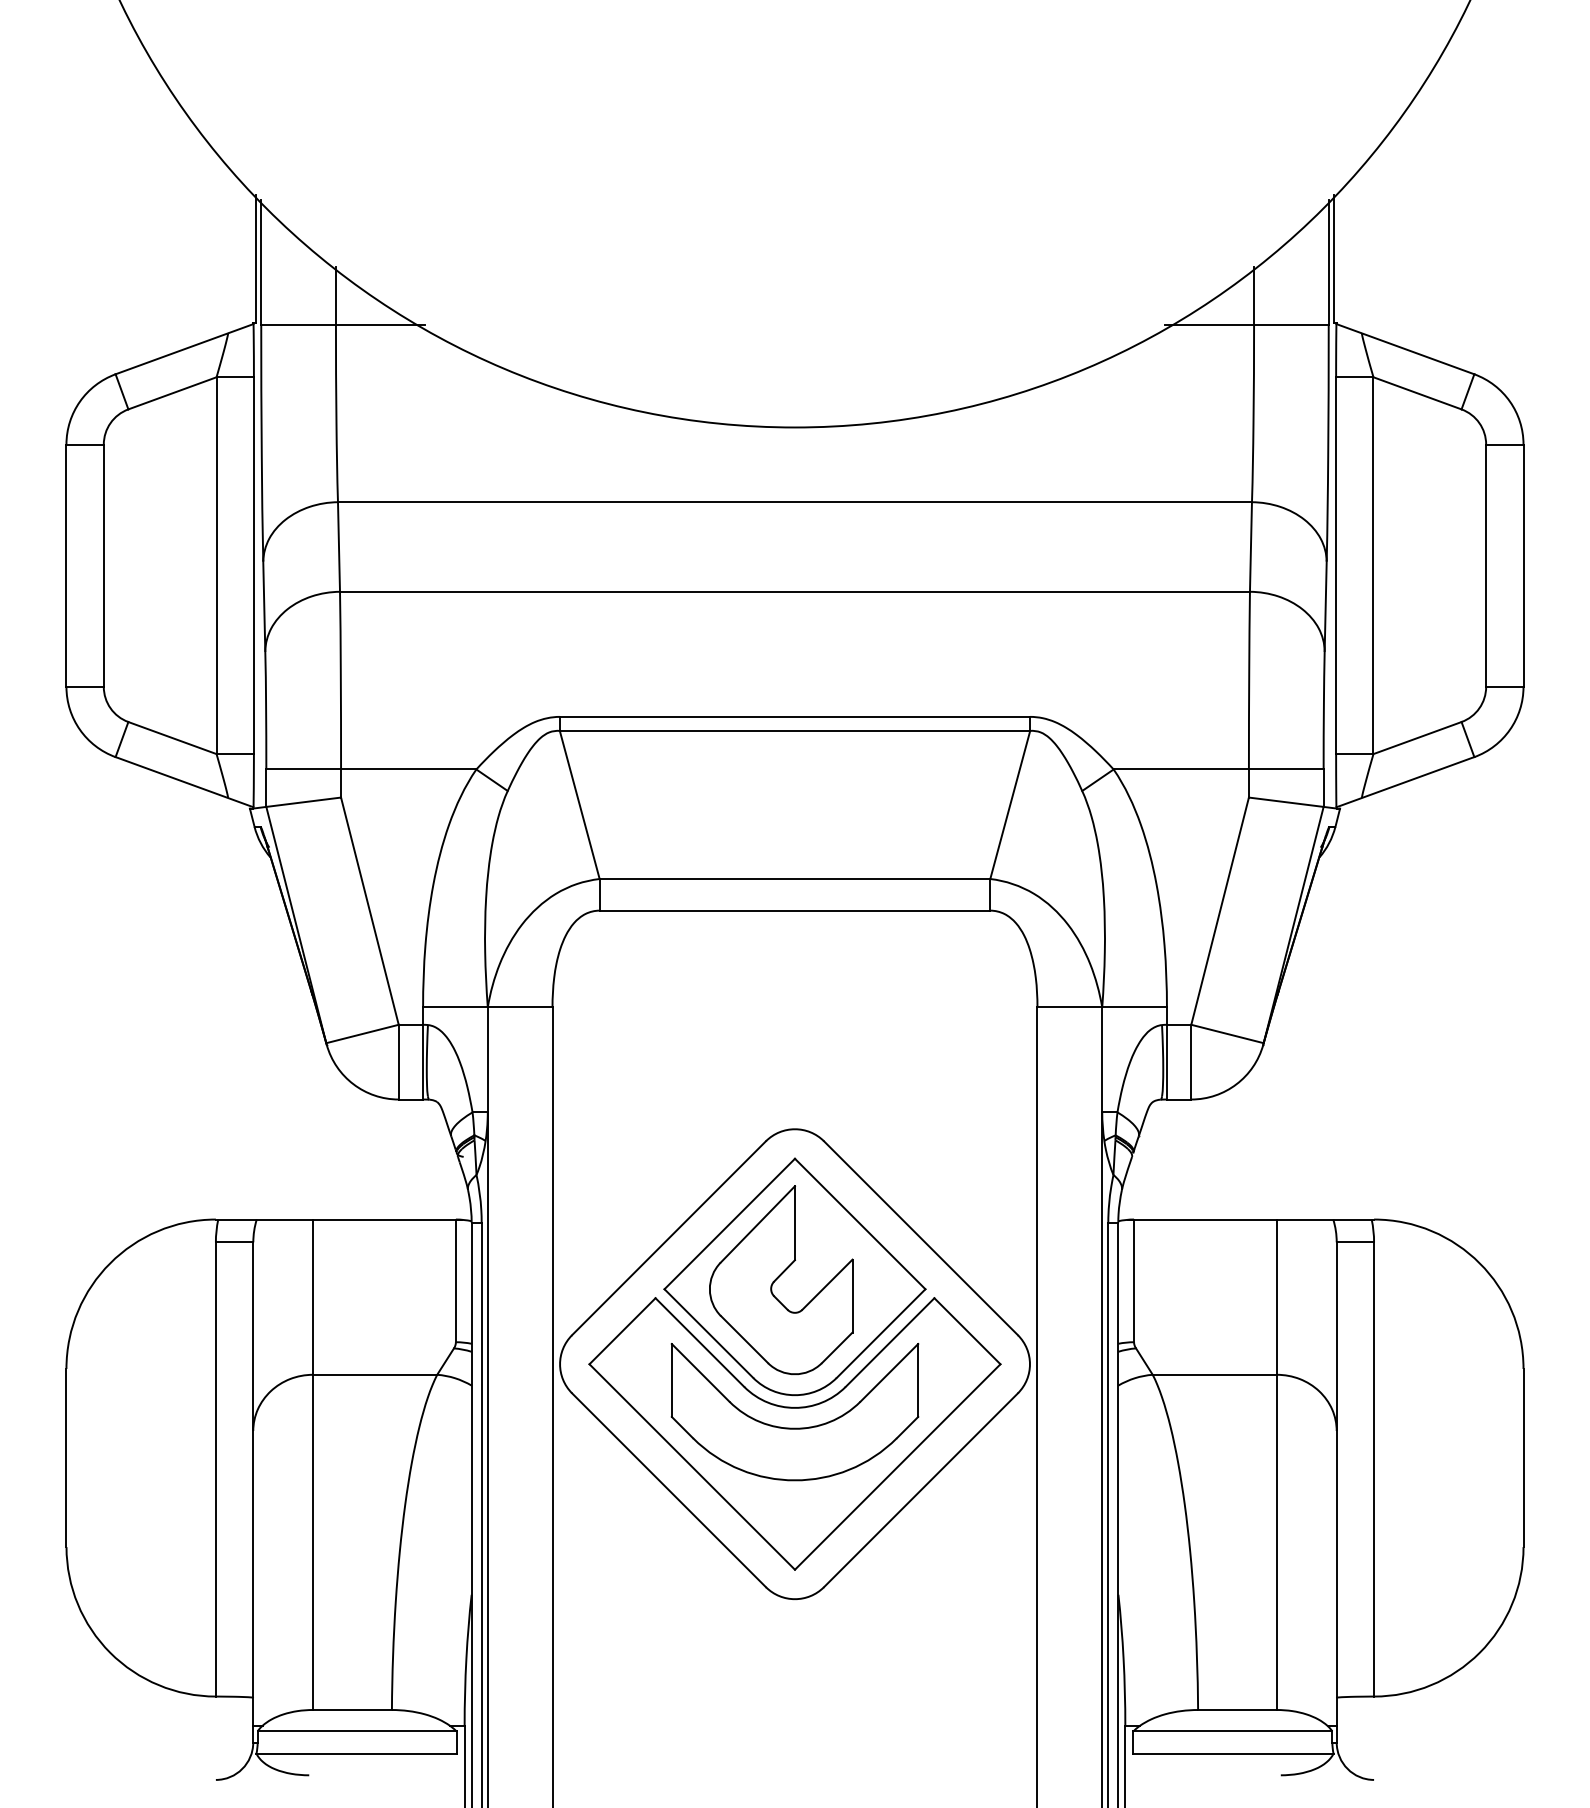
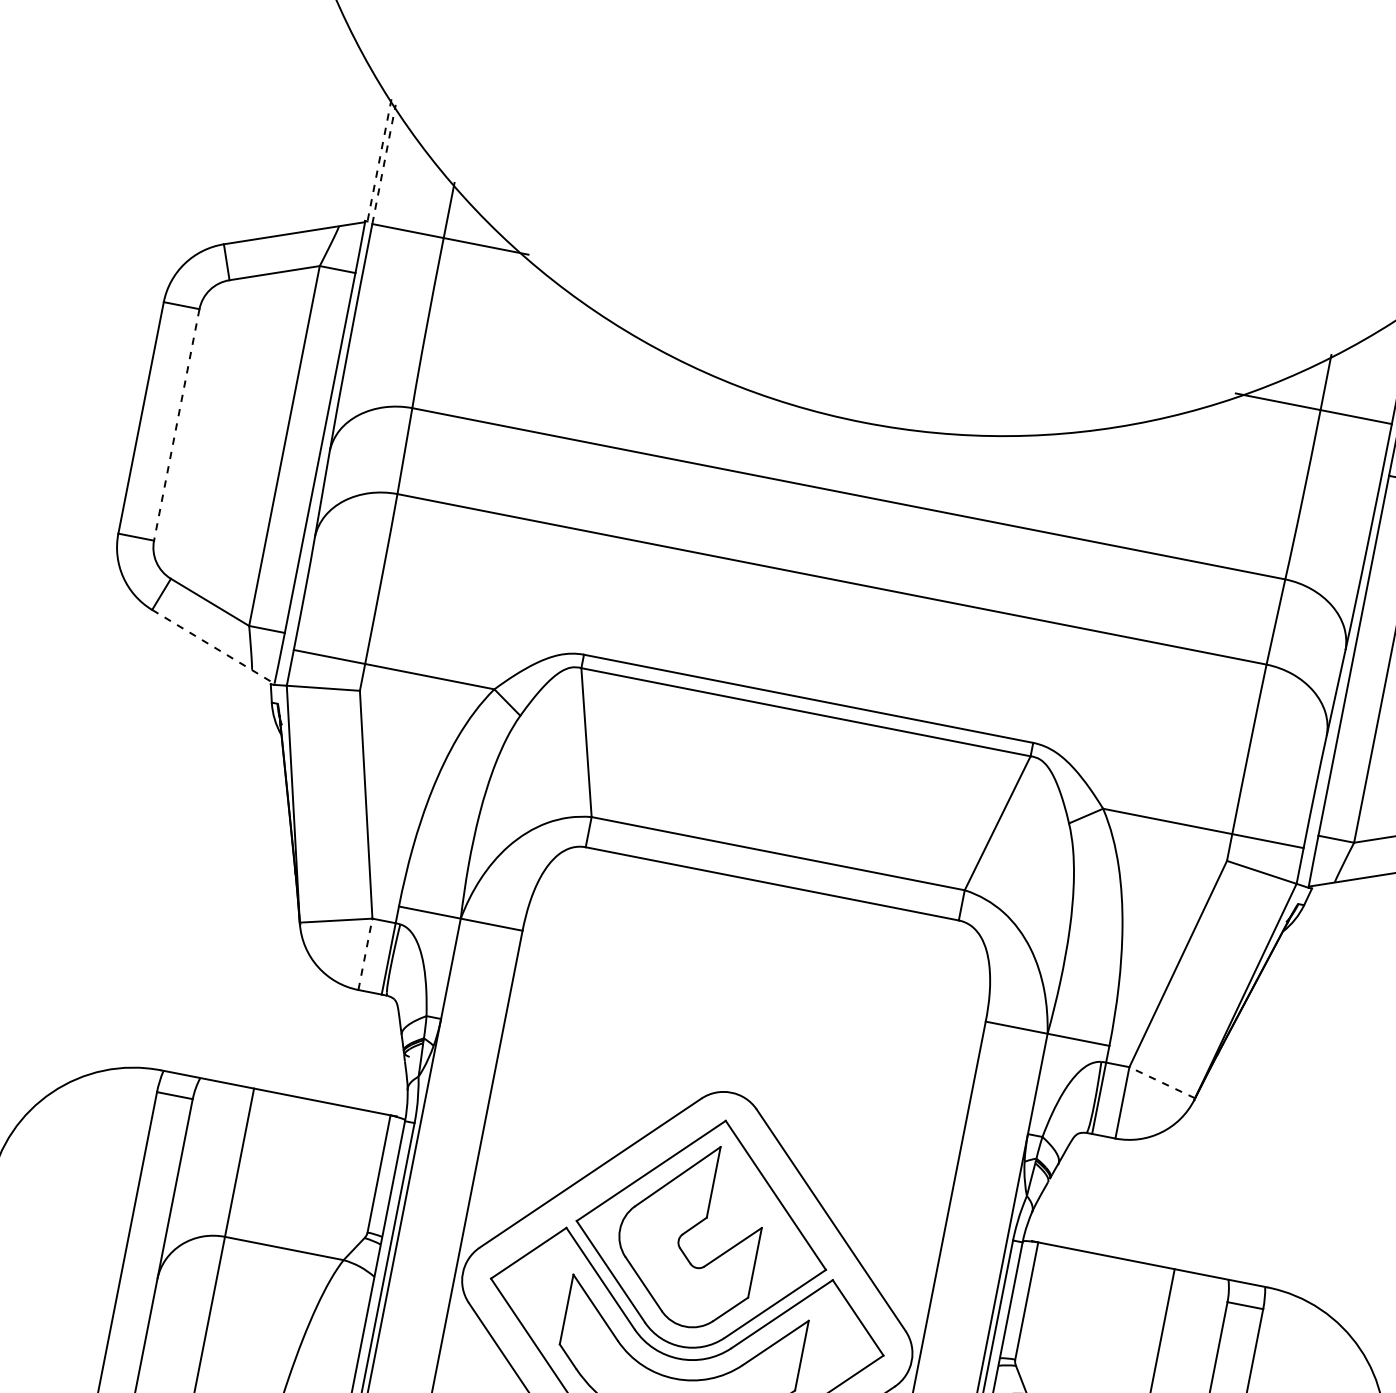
line: (255, 258) -> (379, 159), solid -> dashed
line: (261, 261) -> (384, 163), solid -> dashed
line: (103, 566) -> (176, 425), solid -> dashed
line: (185, 782) -> (214, 647), solid -> dashed
line: (1227, 1033) -> (1162, 1082), solid -> dashed
line: (398, 1061) -> (365, 953), solid -> dashed

